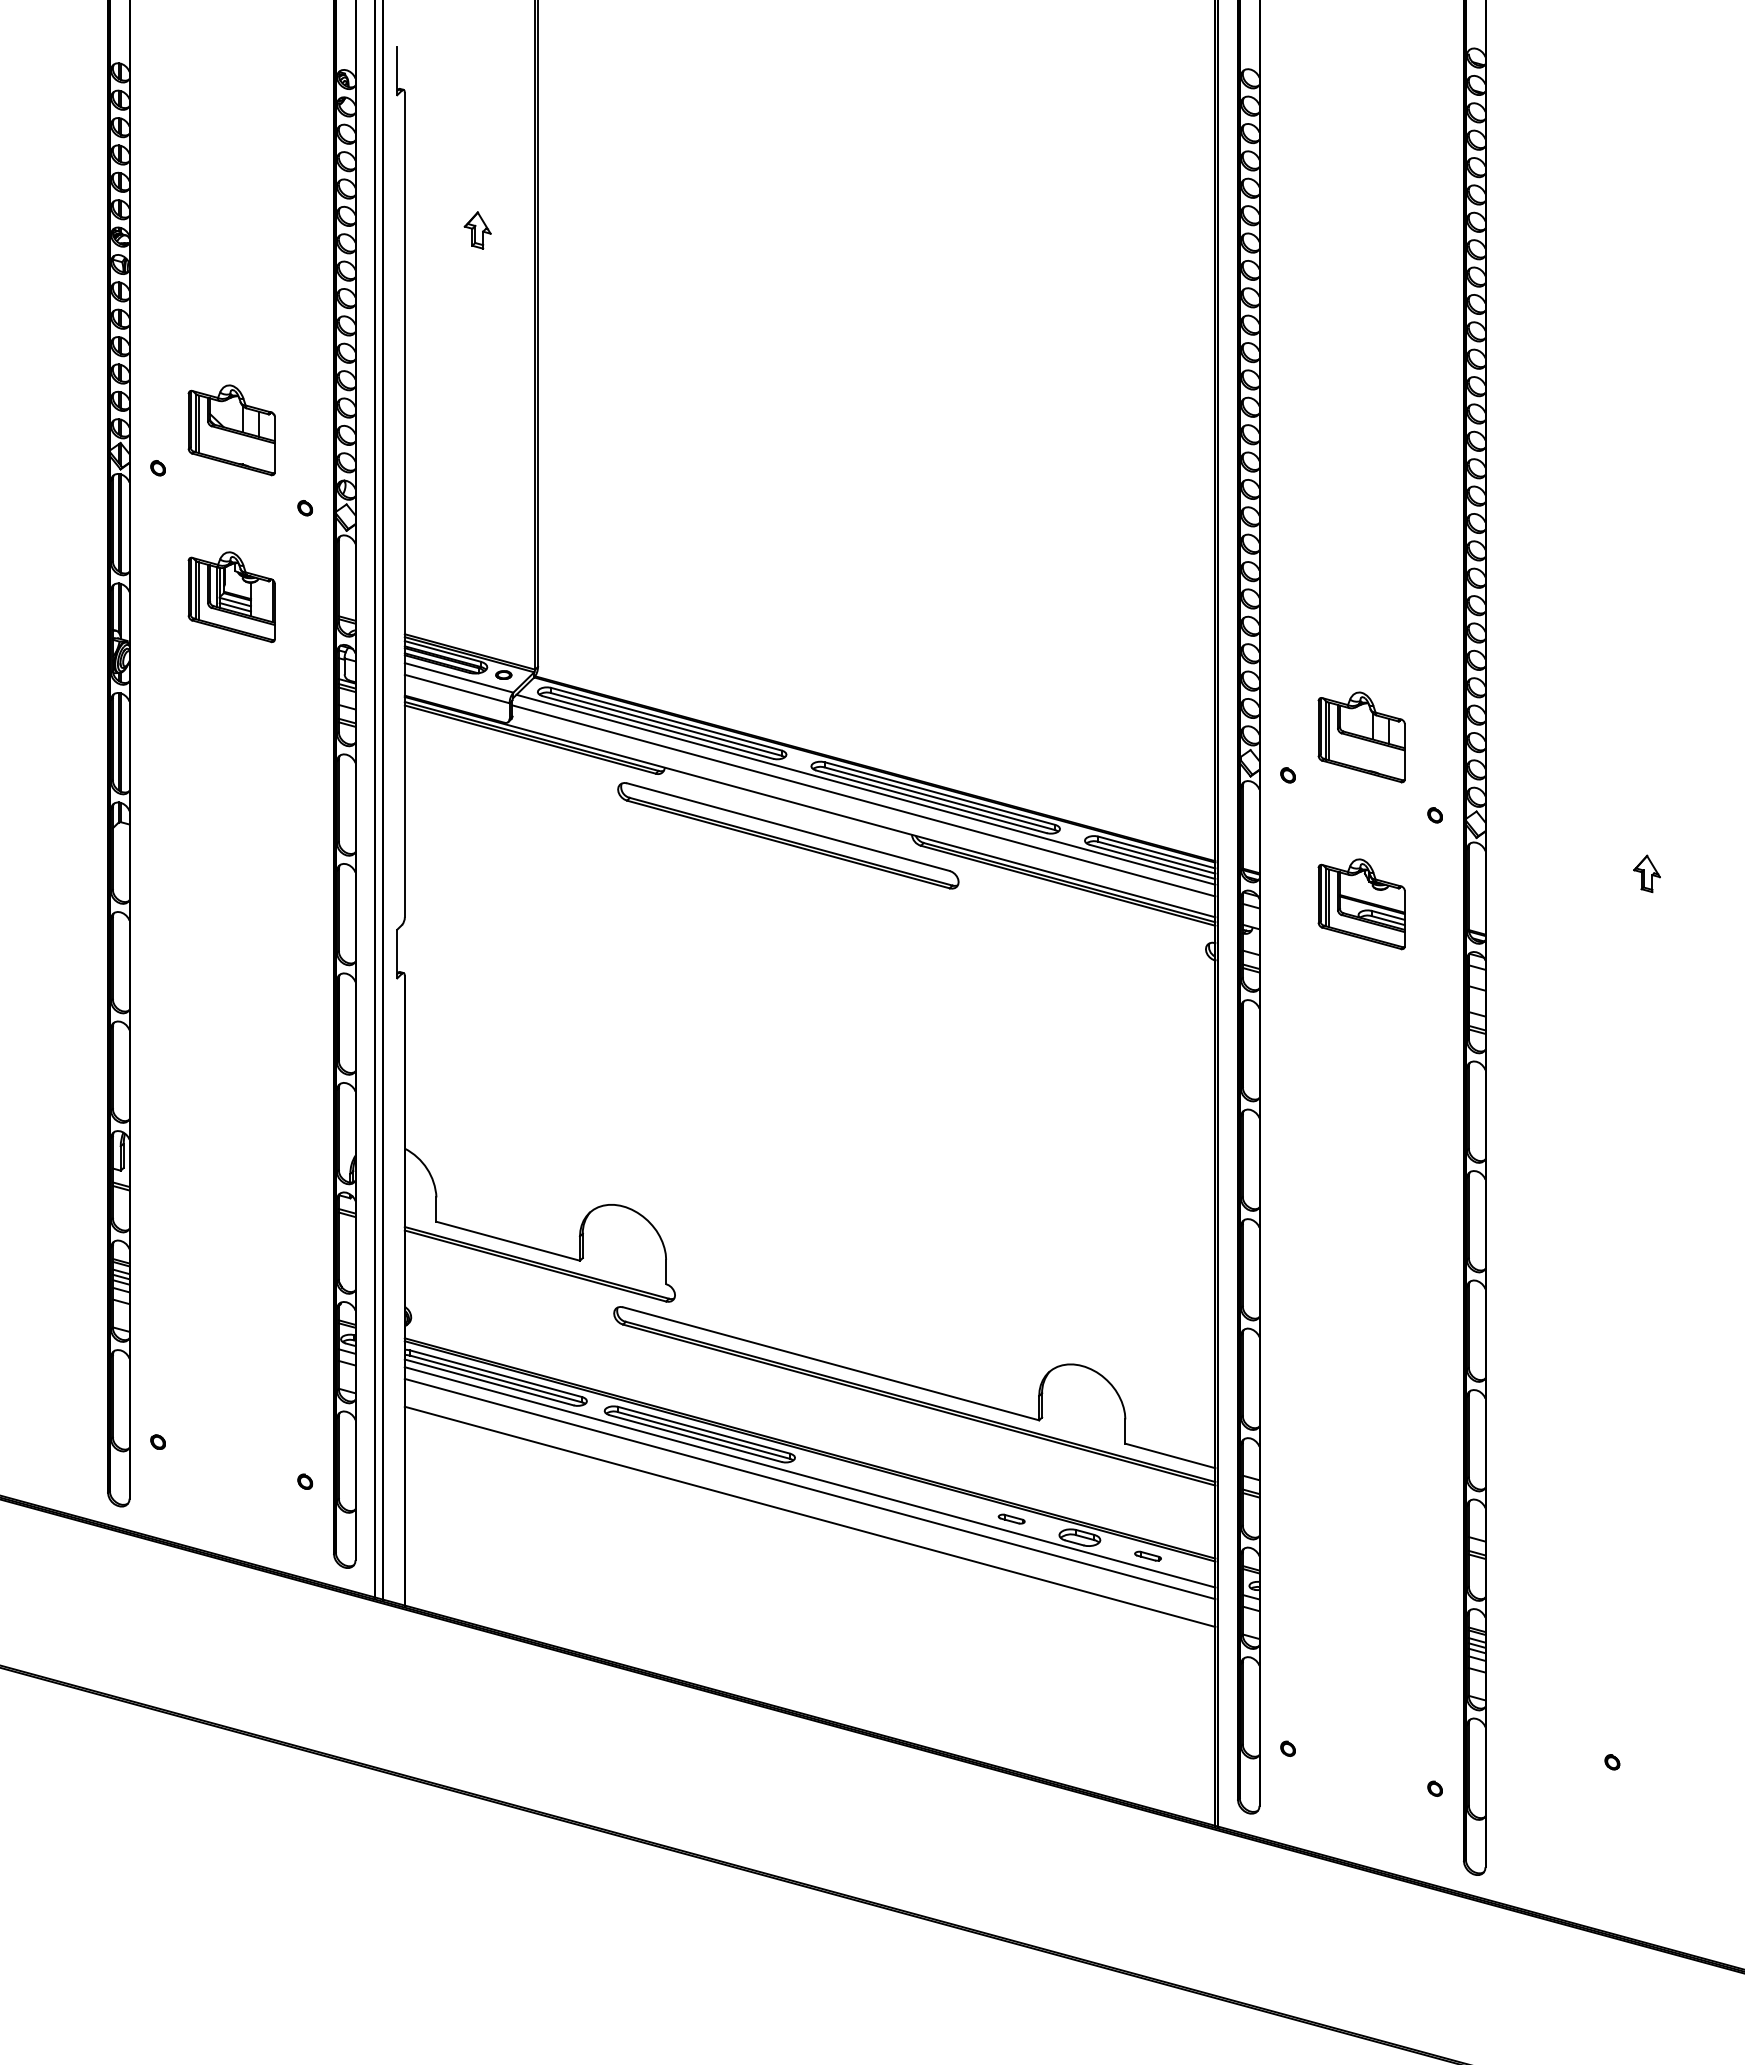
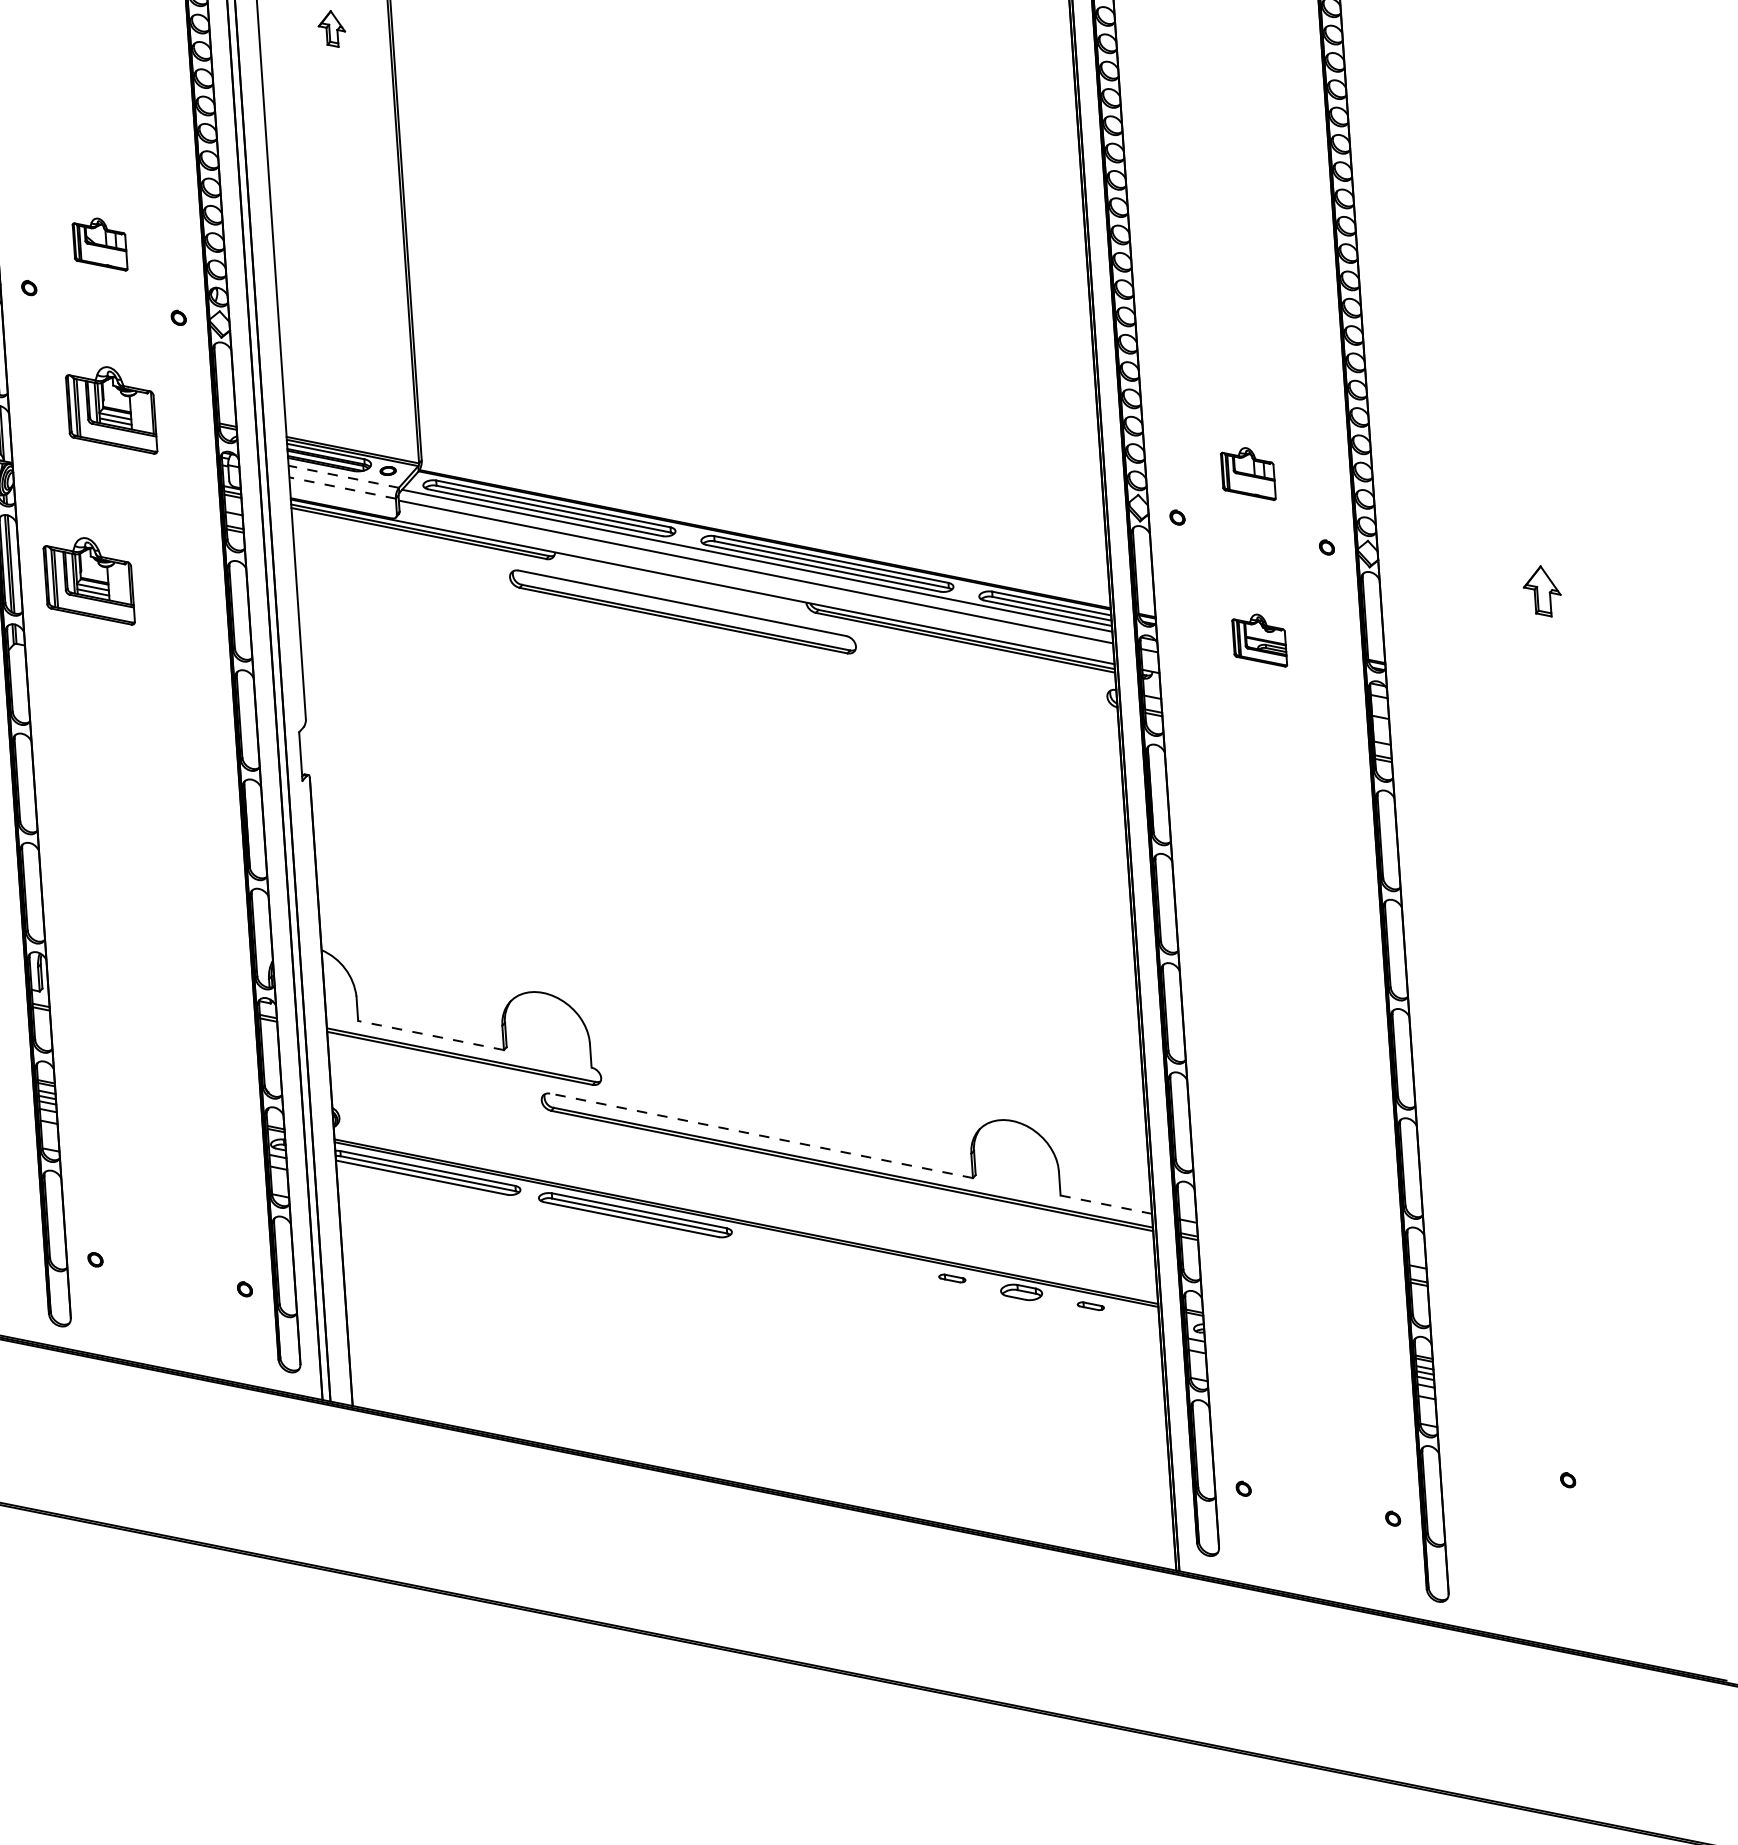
part: (231, 430) -> (99, 245), size x0.6
line: (458, 677) -> (343, 476), solid -> dashed
line: (456, 688) -> (341, 487), solid -> dashed
part: (1361, 737) -> (1248, 474), size x0.6
part: (197, 766) -> (88, 583), added
part: (1646, 873) -> (1541, 591), size x1.4
part: (1361, 904) -> (1259, 641), size x0.6
line: (507, 1241) -> (430, 1035), solid -> dashed
line: (831, 1363) -> (761, 1135), solid -> dashed
line: (1170, 1455) -> (1106, 1204), solid -> dashed
line: (809, 1477) -> (747, 1250), removed
line: (809, 1488) -> (748, 1261), removed
line: (809, 1516) -> (750, 1289), removed

